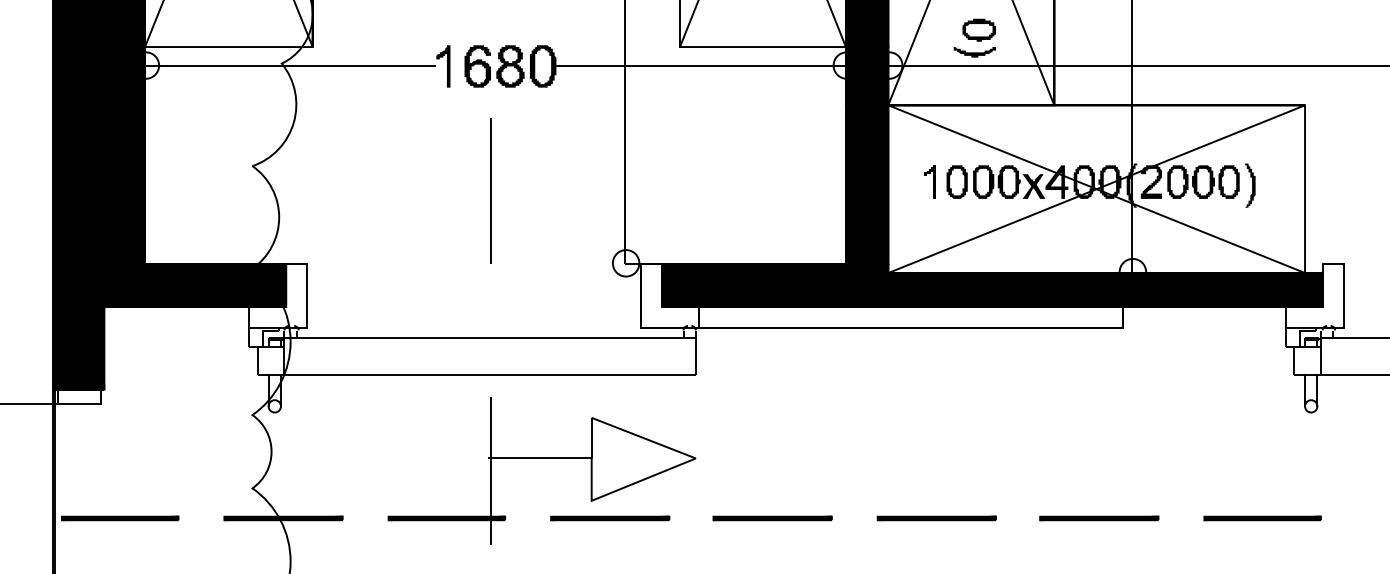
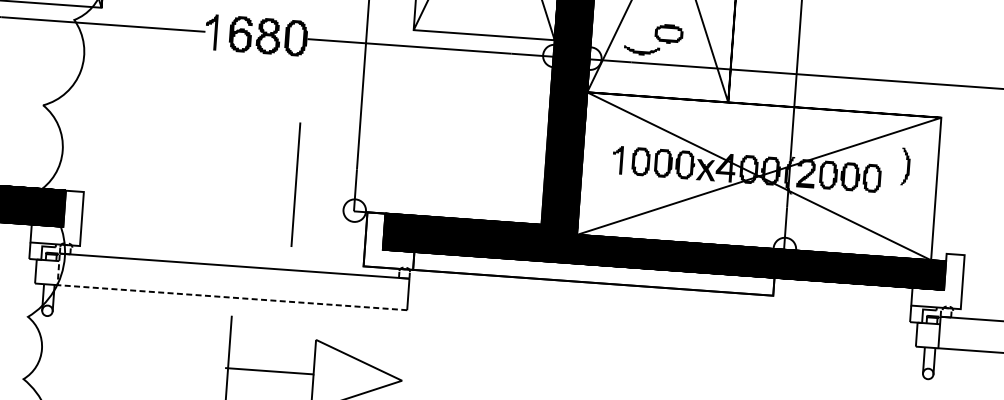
part: (974, 52) -> (641, 51), moved
part: (1250, 185) -> (905, 166), moved
line: (490, 190) -> (295, 184), moved
line: (470, 375) -> (215, 296), solid -> dashed

